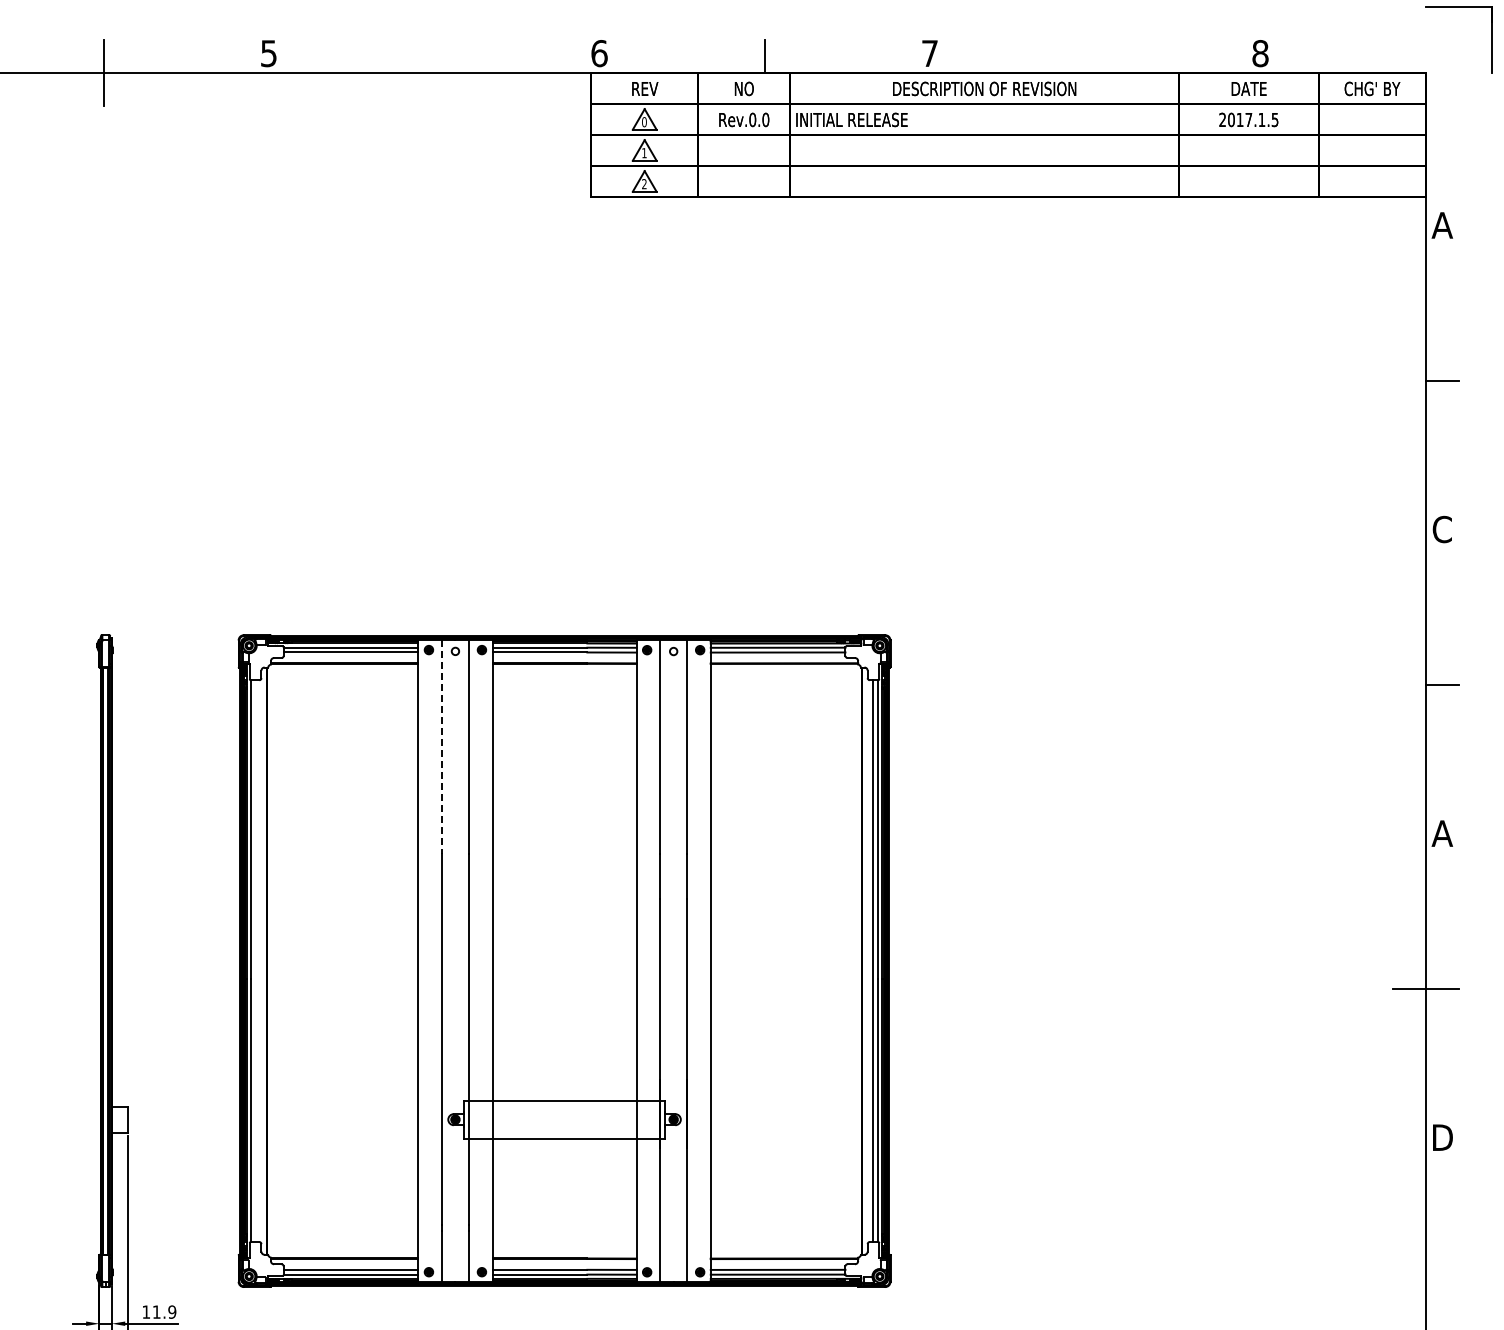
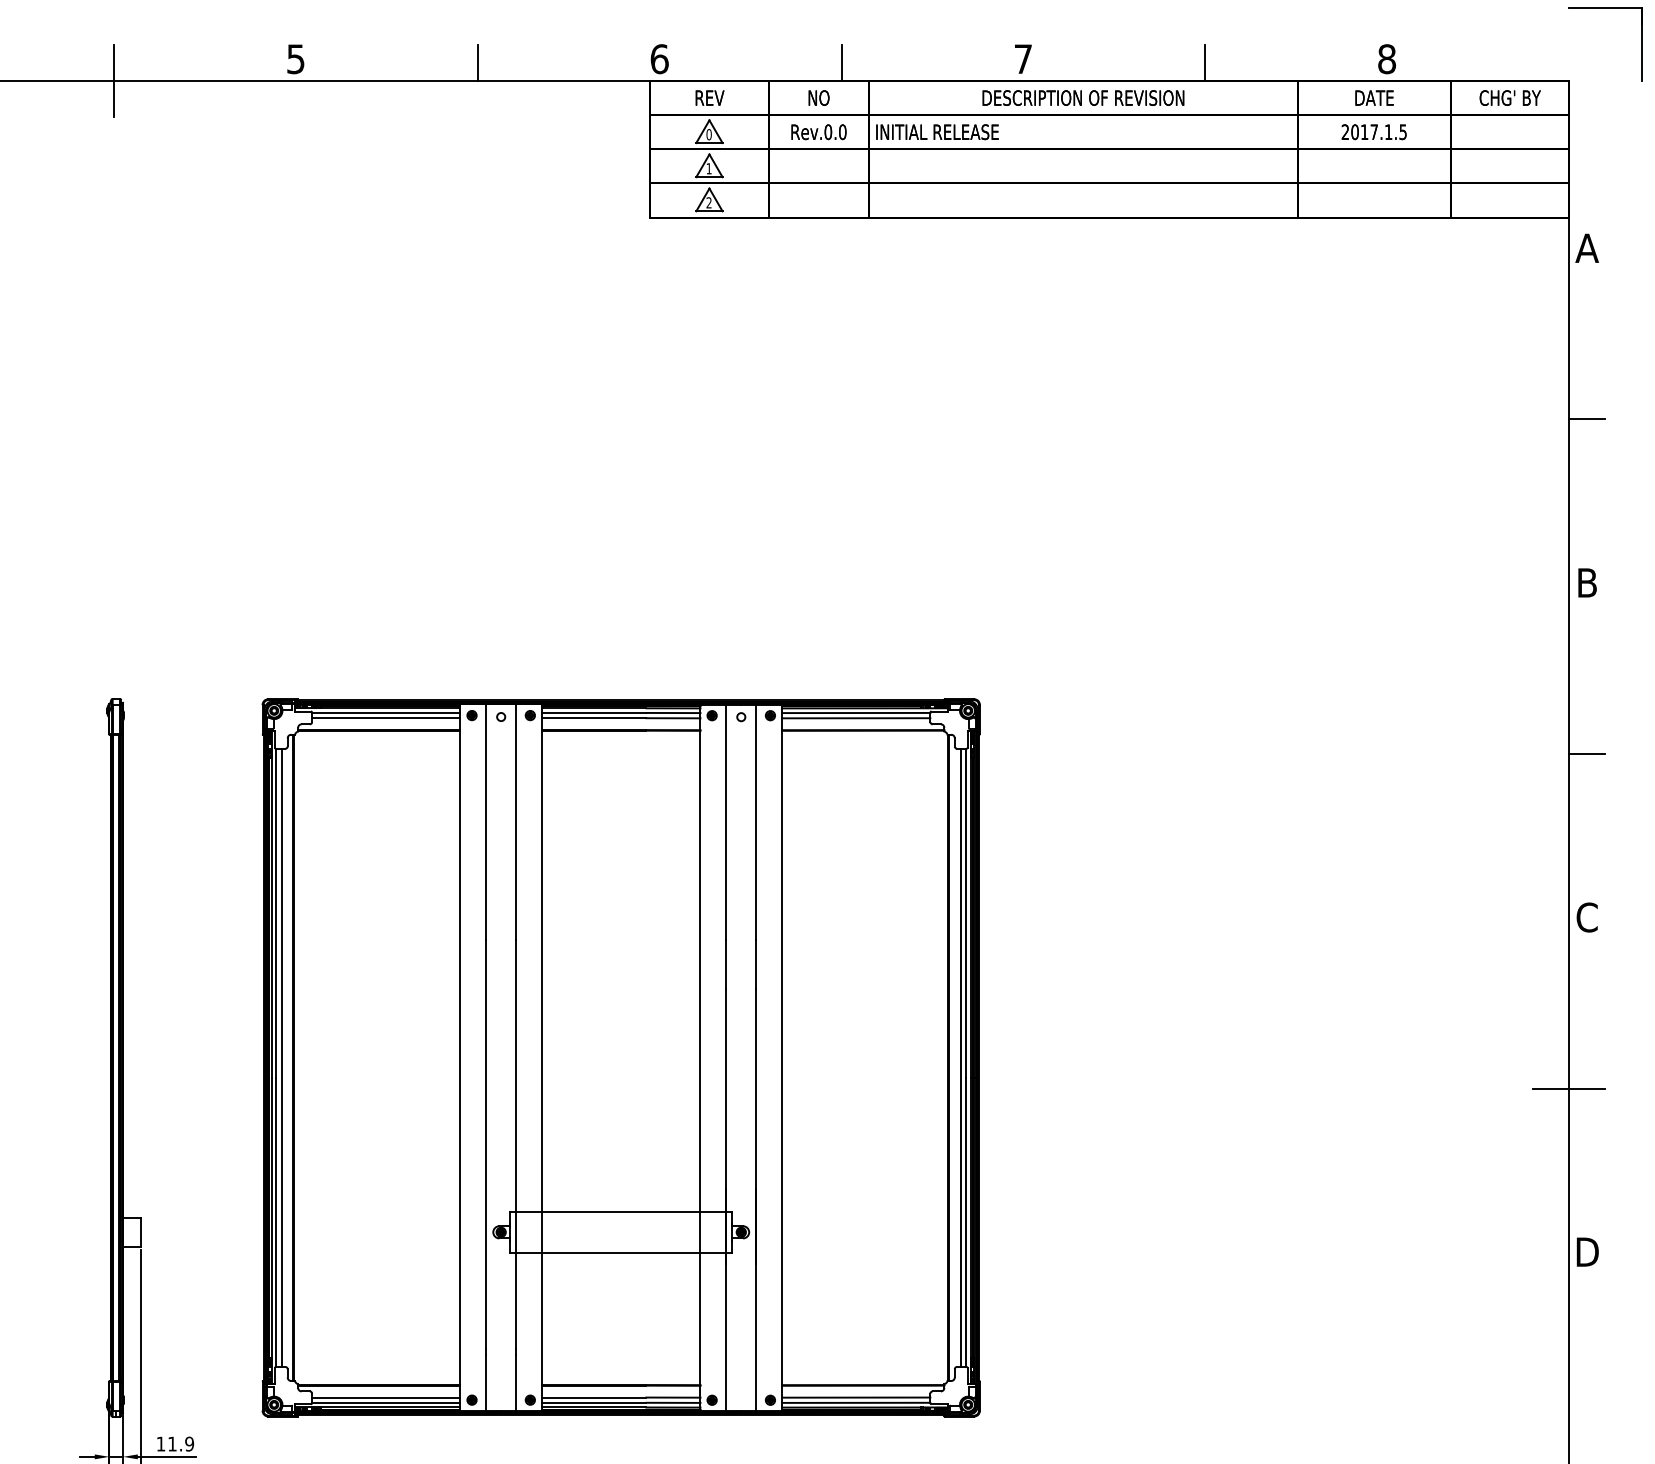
line: (434, 56) -> (478, 62), added
line: (1095, 56) -> (1205, 62), added
text: (1441, 529) -> (1586, 582), C -> B
line: (441, 746) -> (485, 821), dashed -> solid
text: (1442, 833) -> (1587, 917), A -> C
line: (255, 961) -> (281, 1058), added

